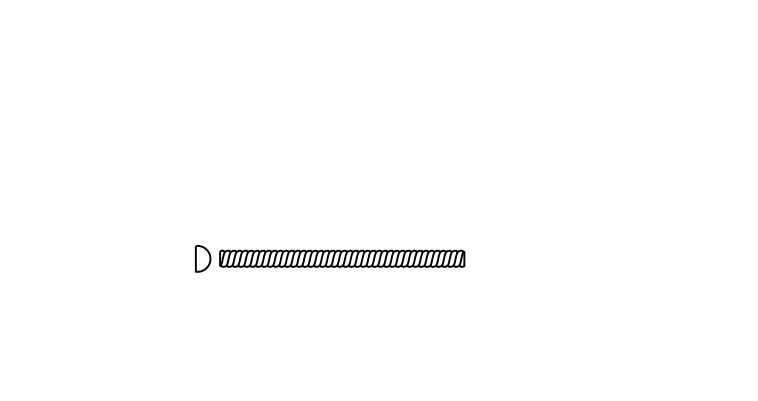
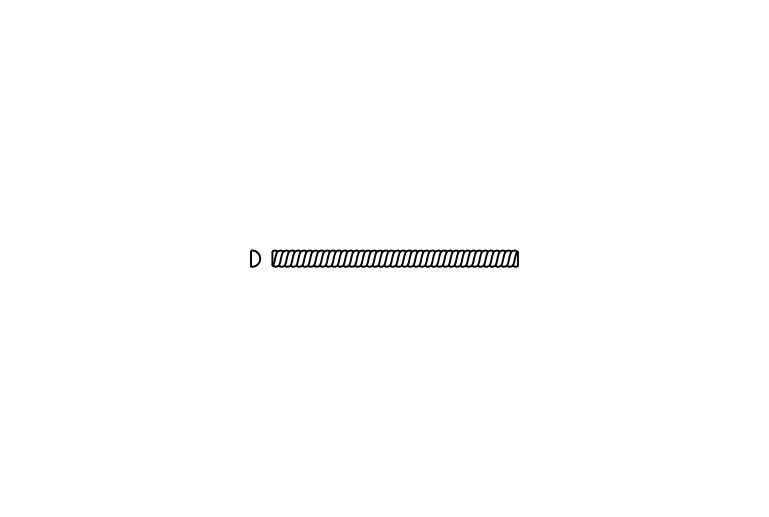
part: (203, 258) -> (255, 258), size x0.62

